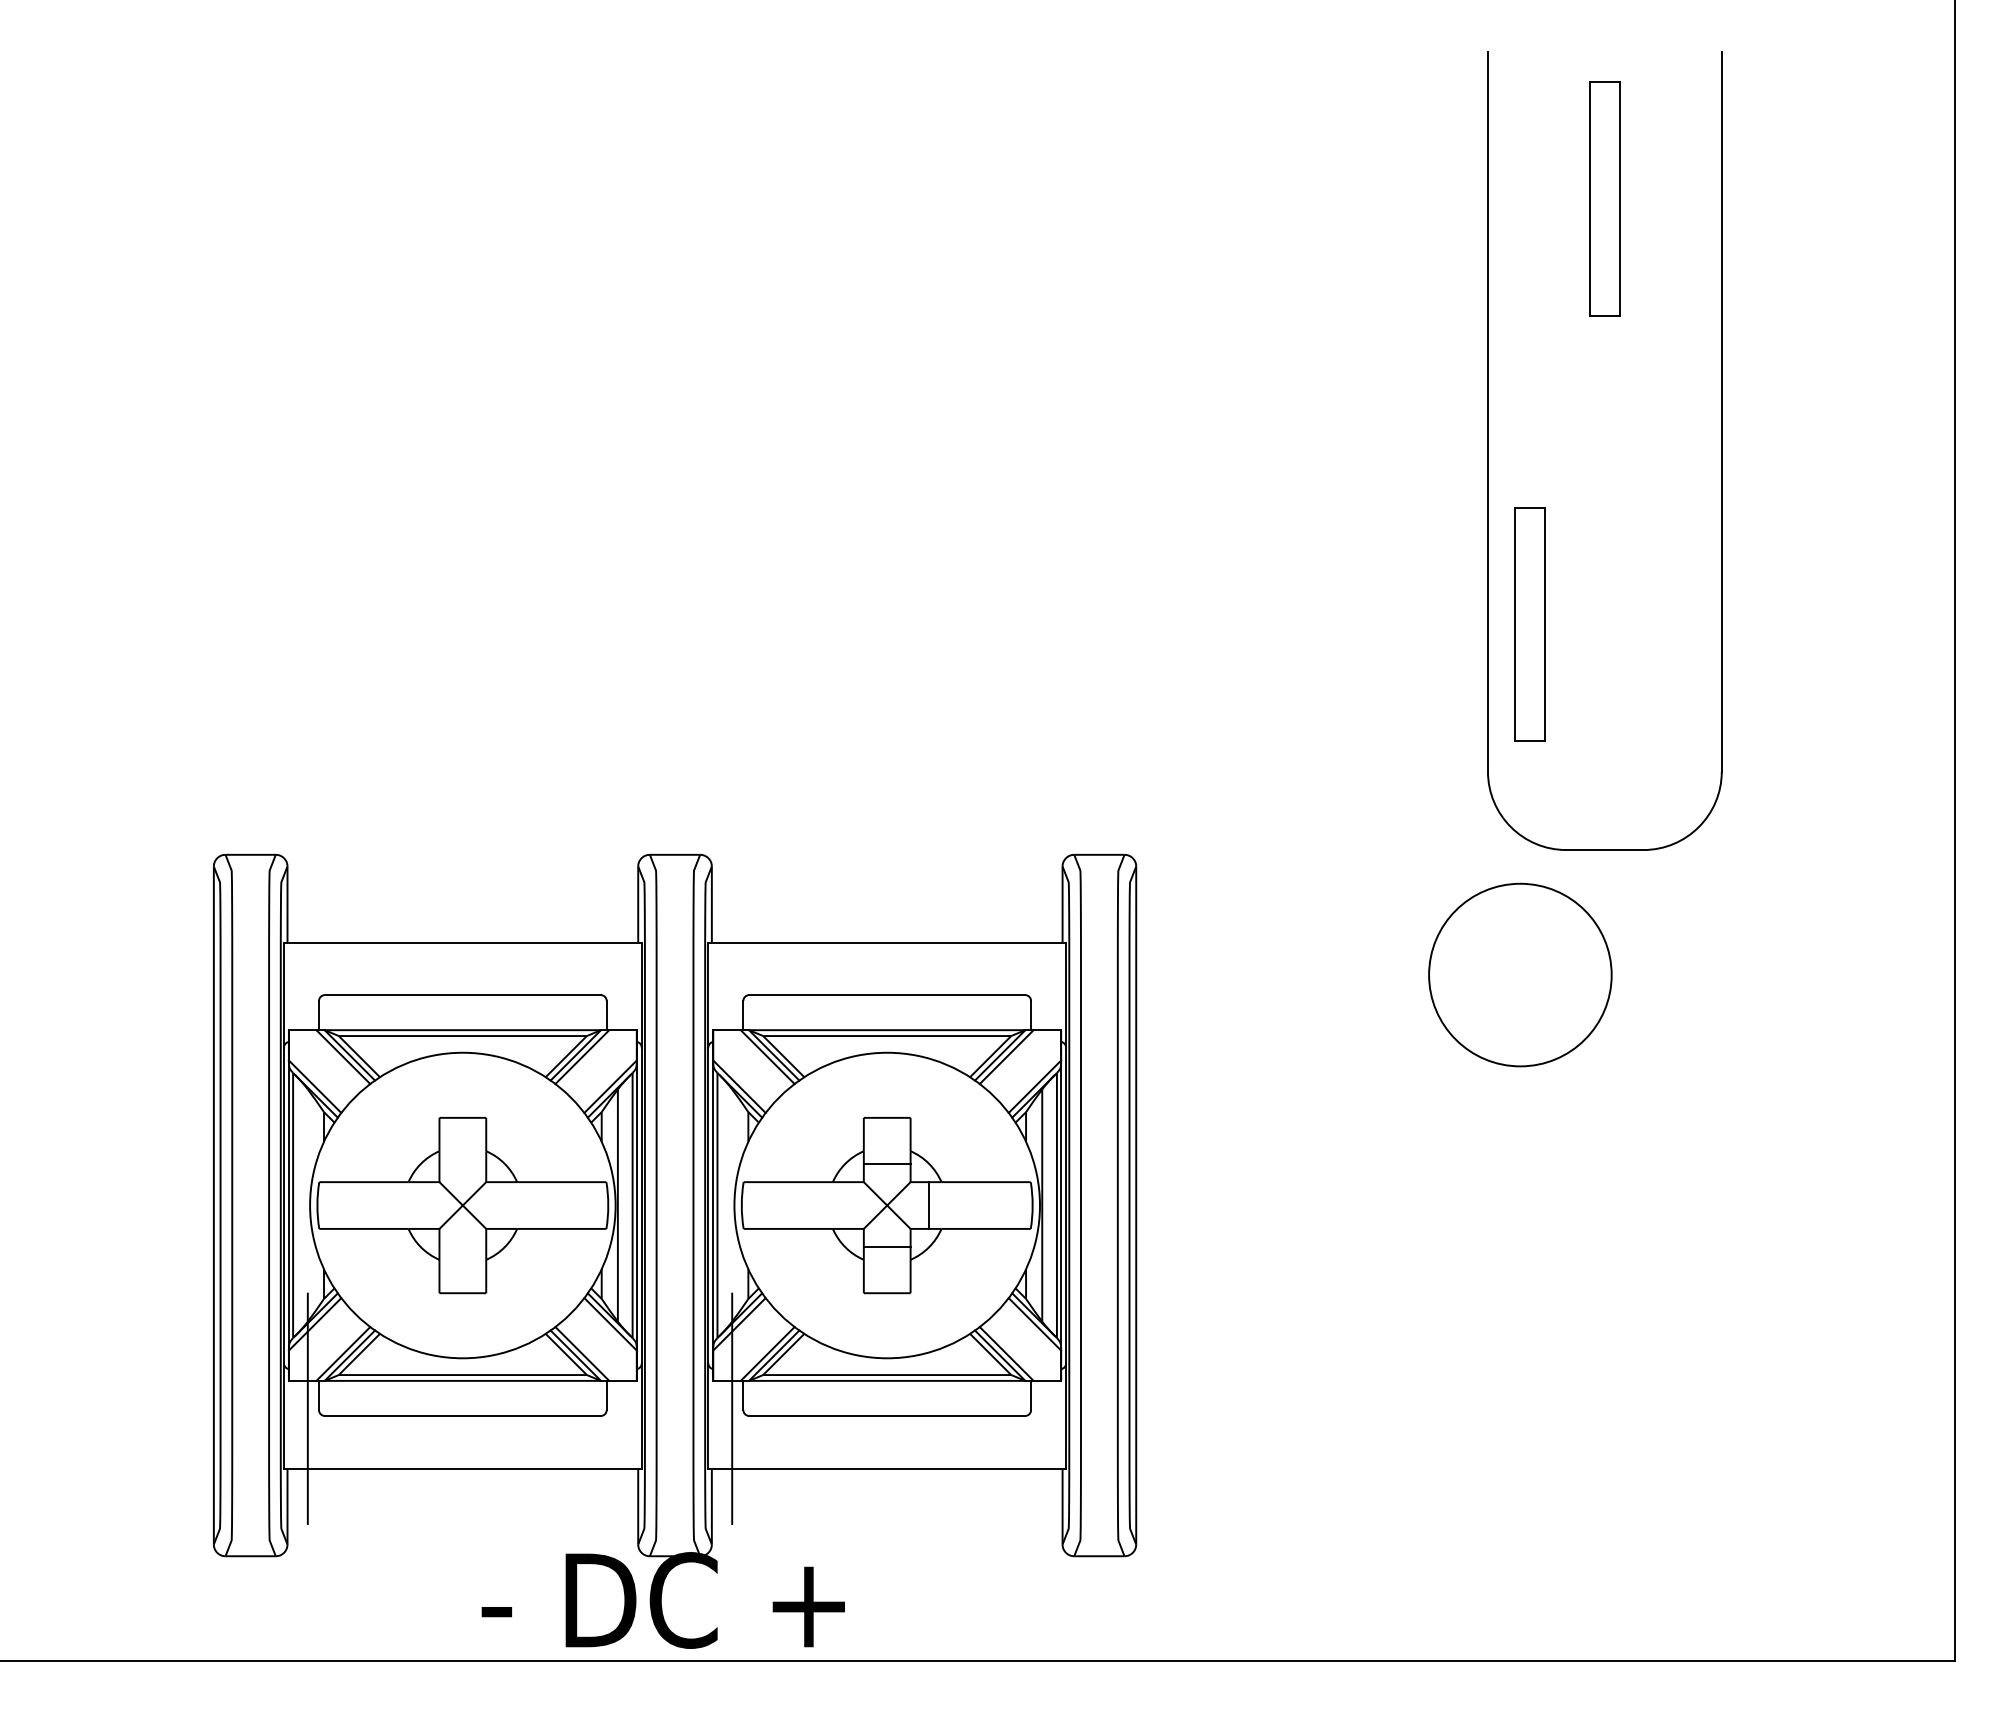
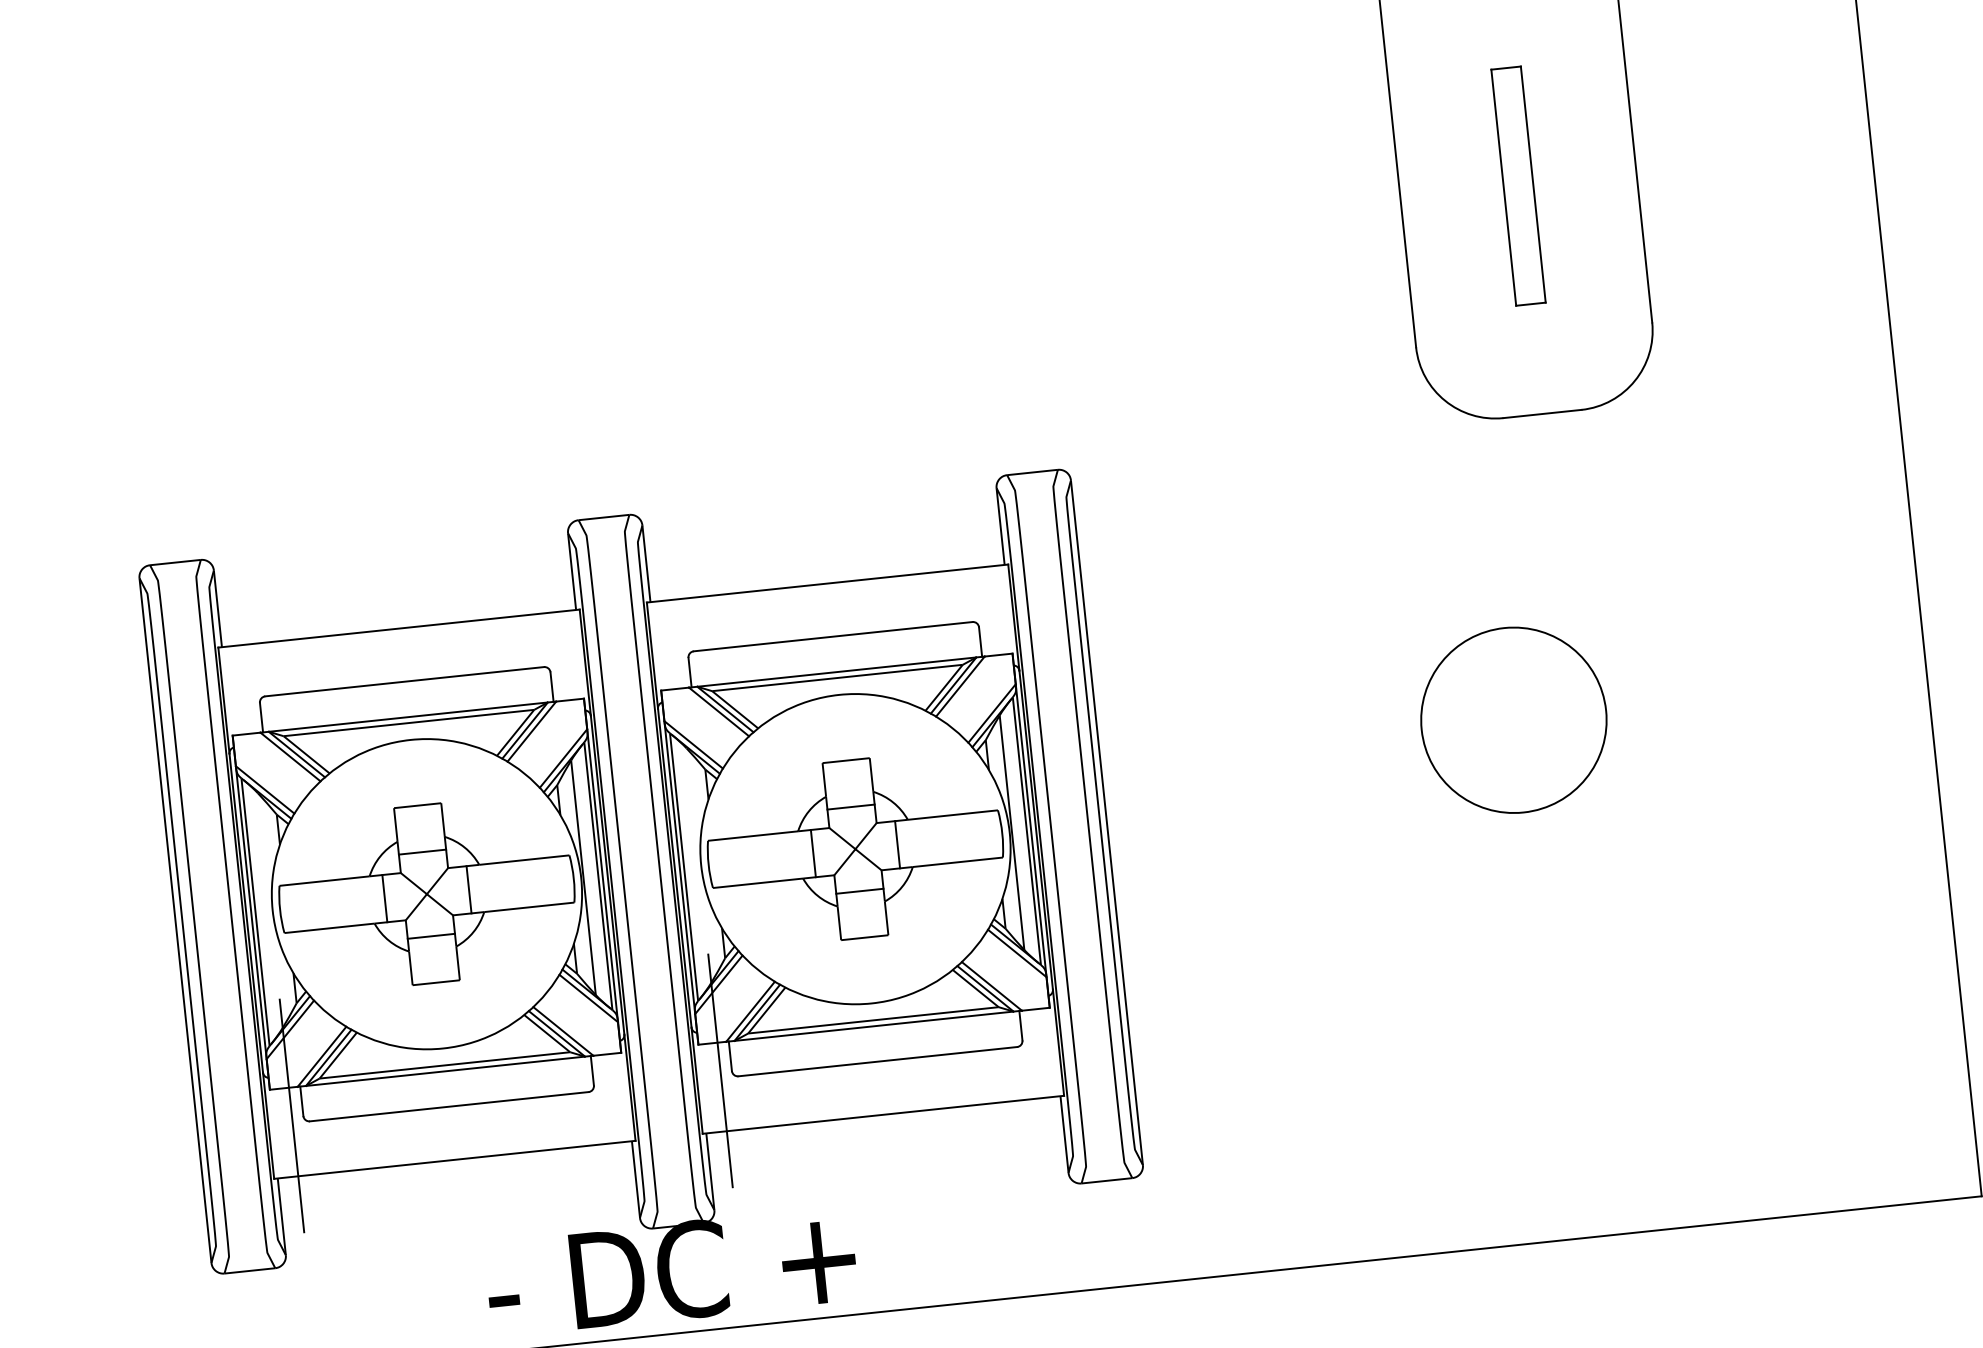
part: (1529, 624) -> (1518, 186), moved
circle: (1520, 974) -> (1513, 719), moved
line: (462, 1163) -> (422, 851), added
line: (421, 1205) -> (385, 898), added
line: (504, 1205) -> (468, 889), added
line: (845, 1205) -> (813, 853), added
line: (462, 1247) -> (431, 936), added

